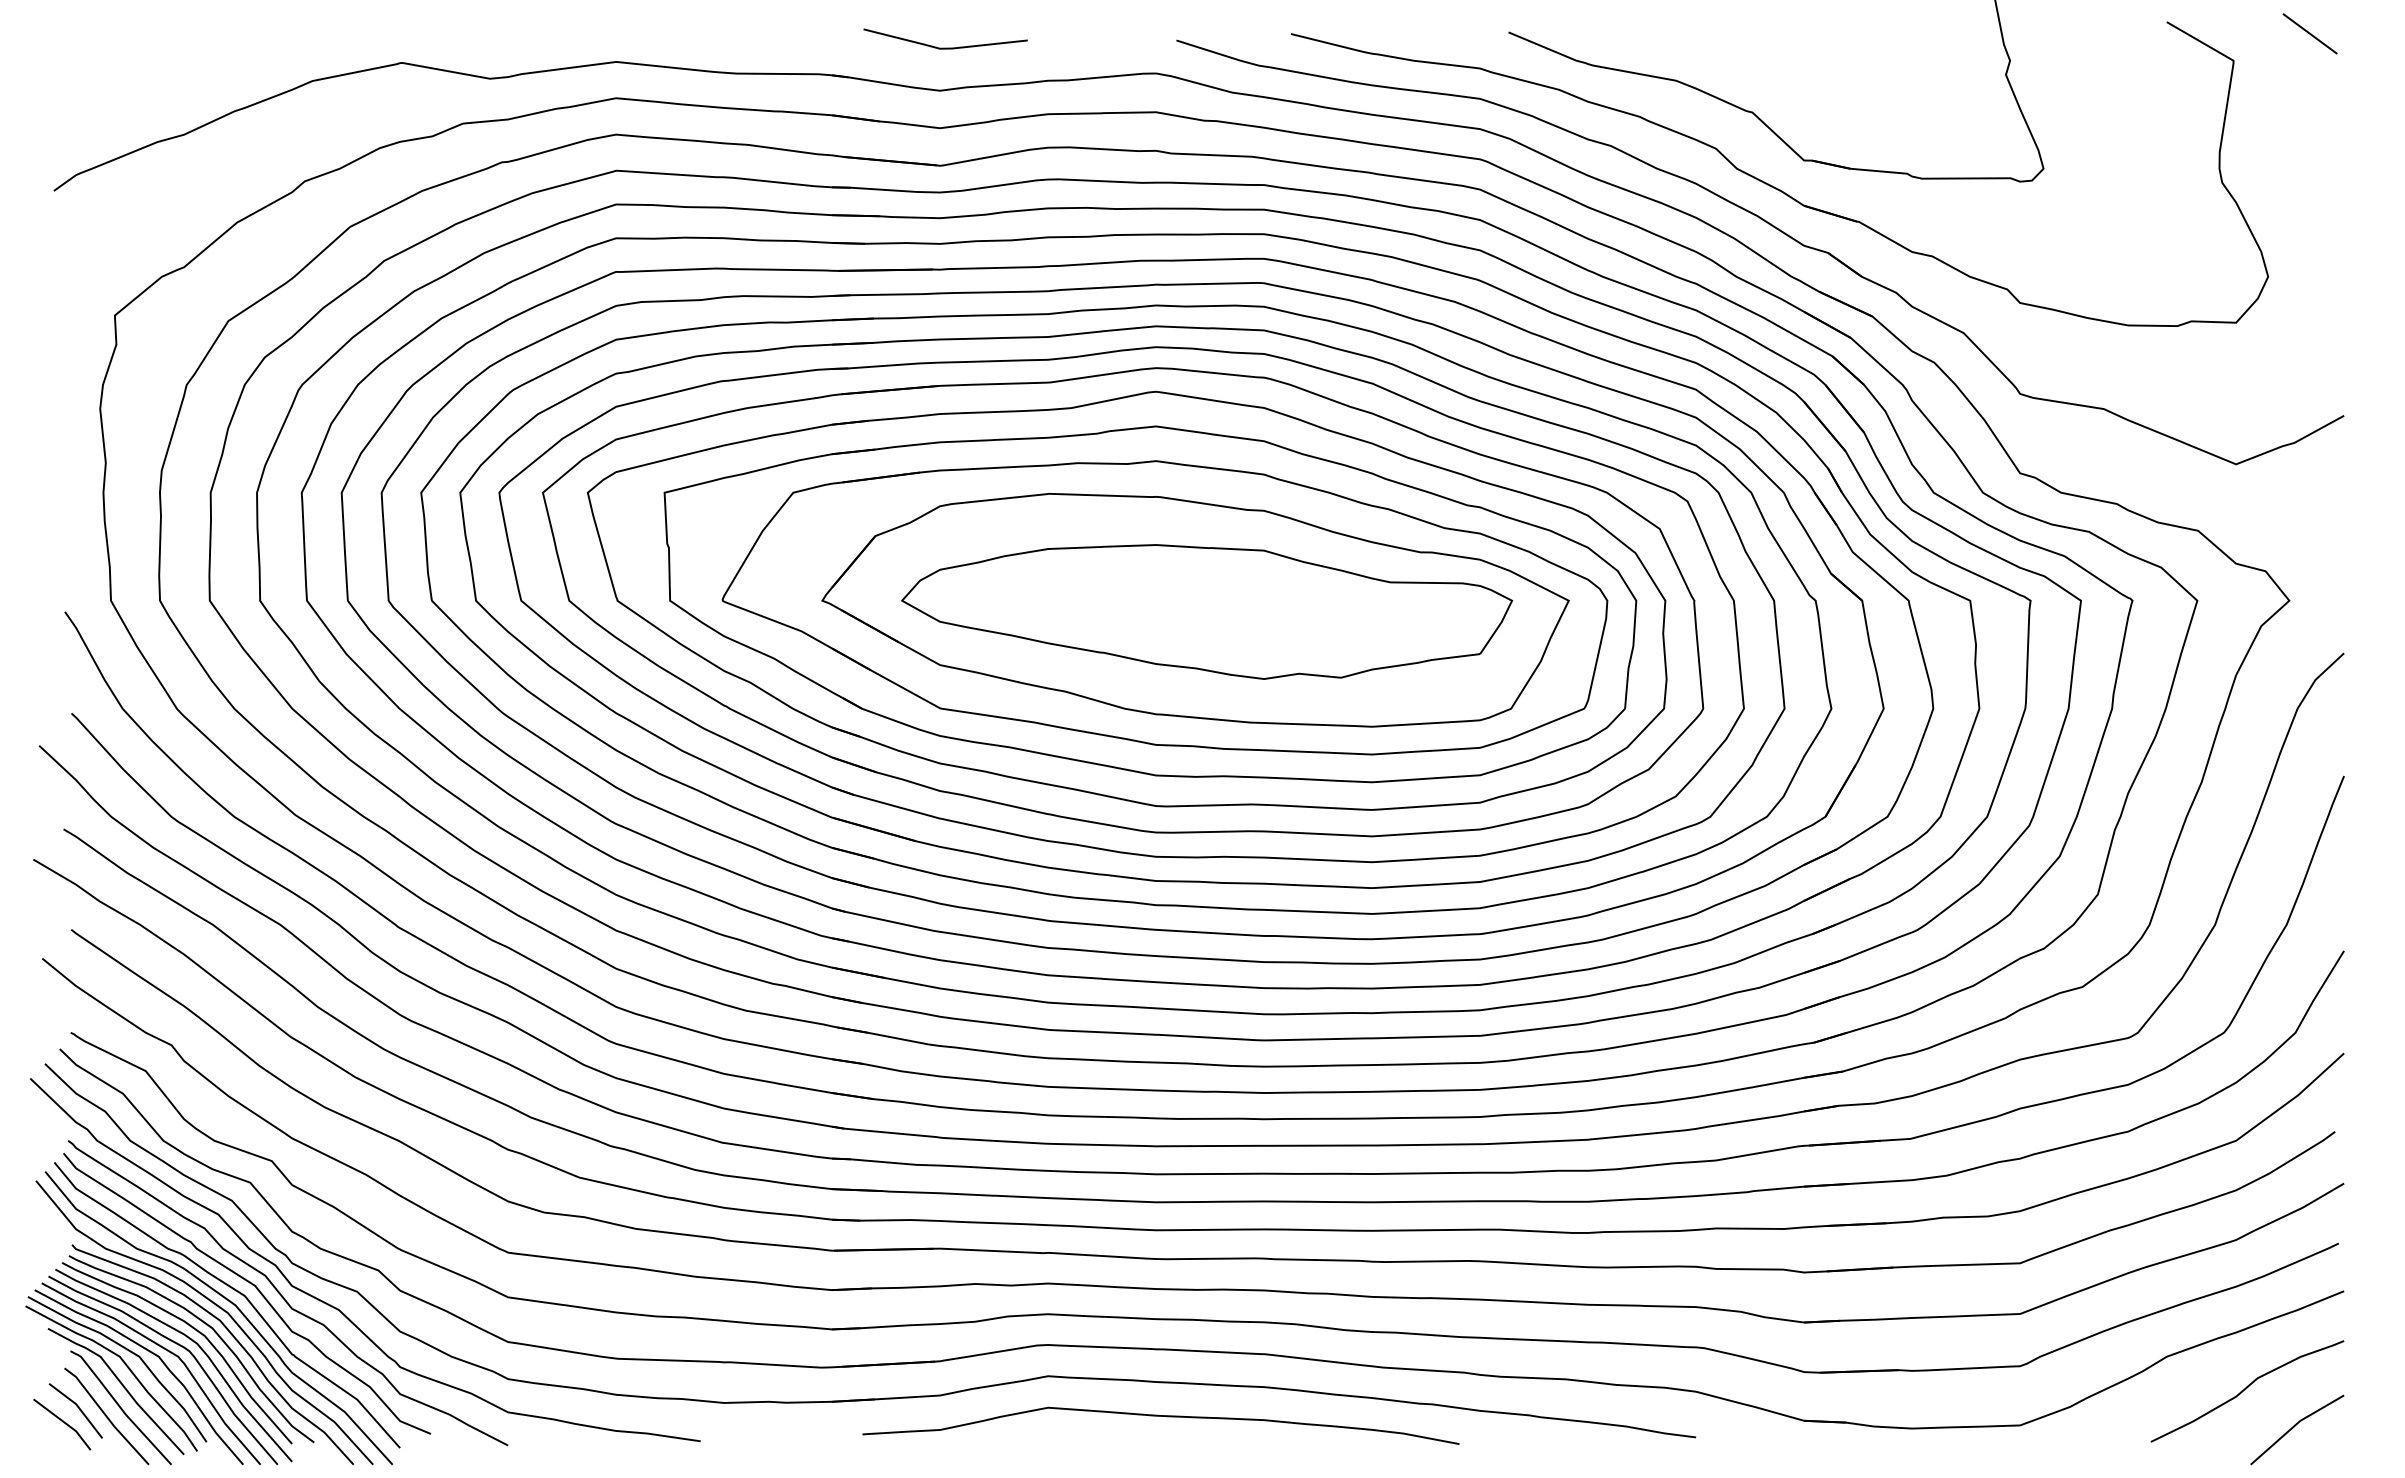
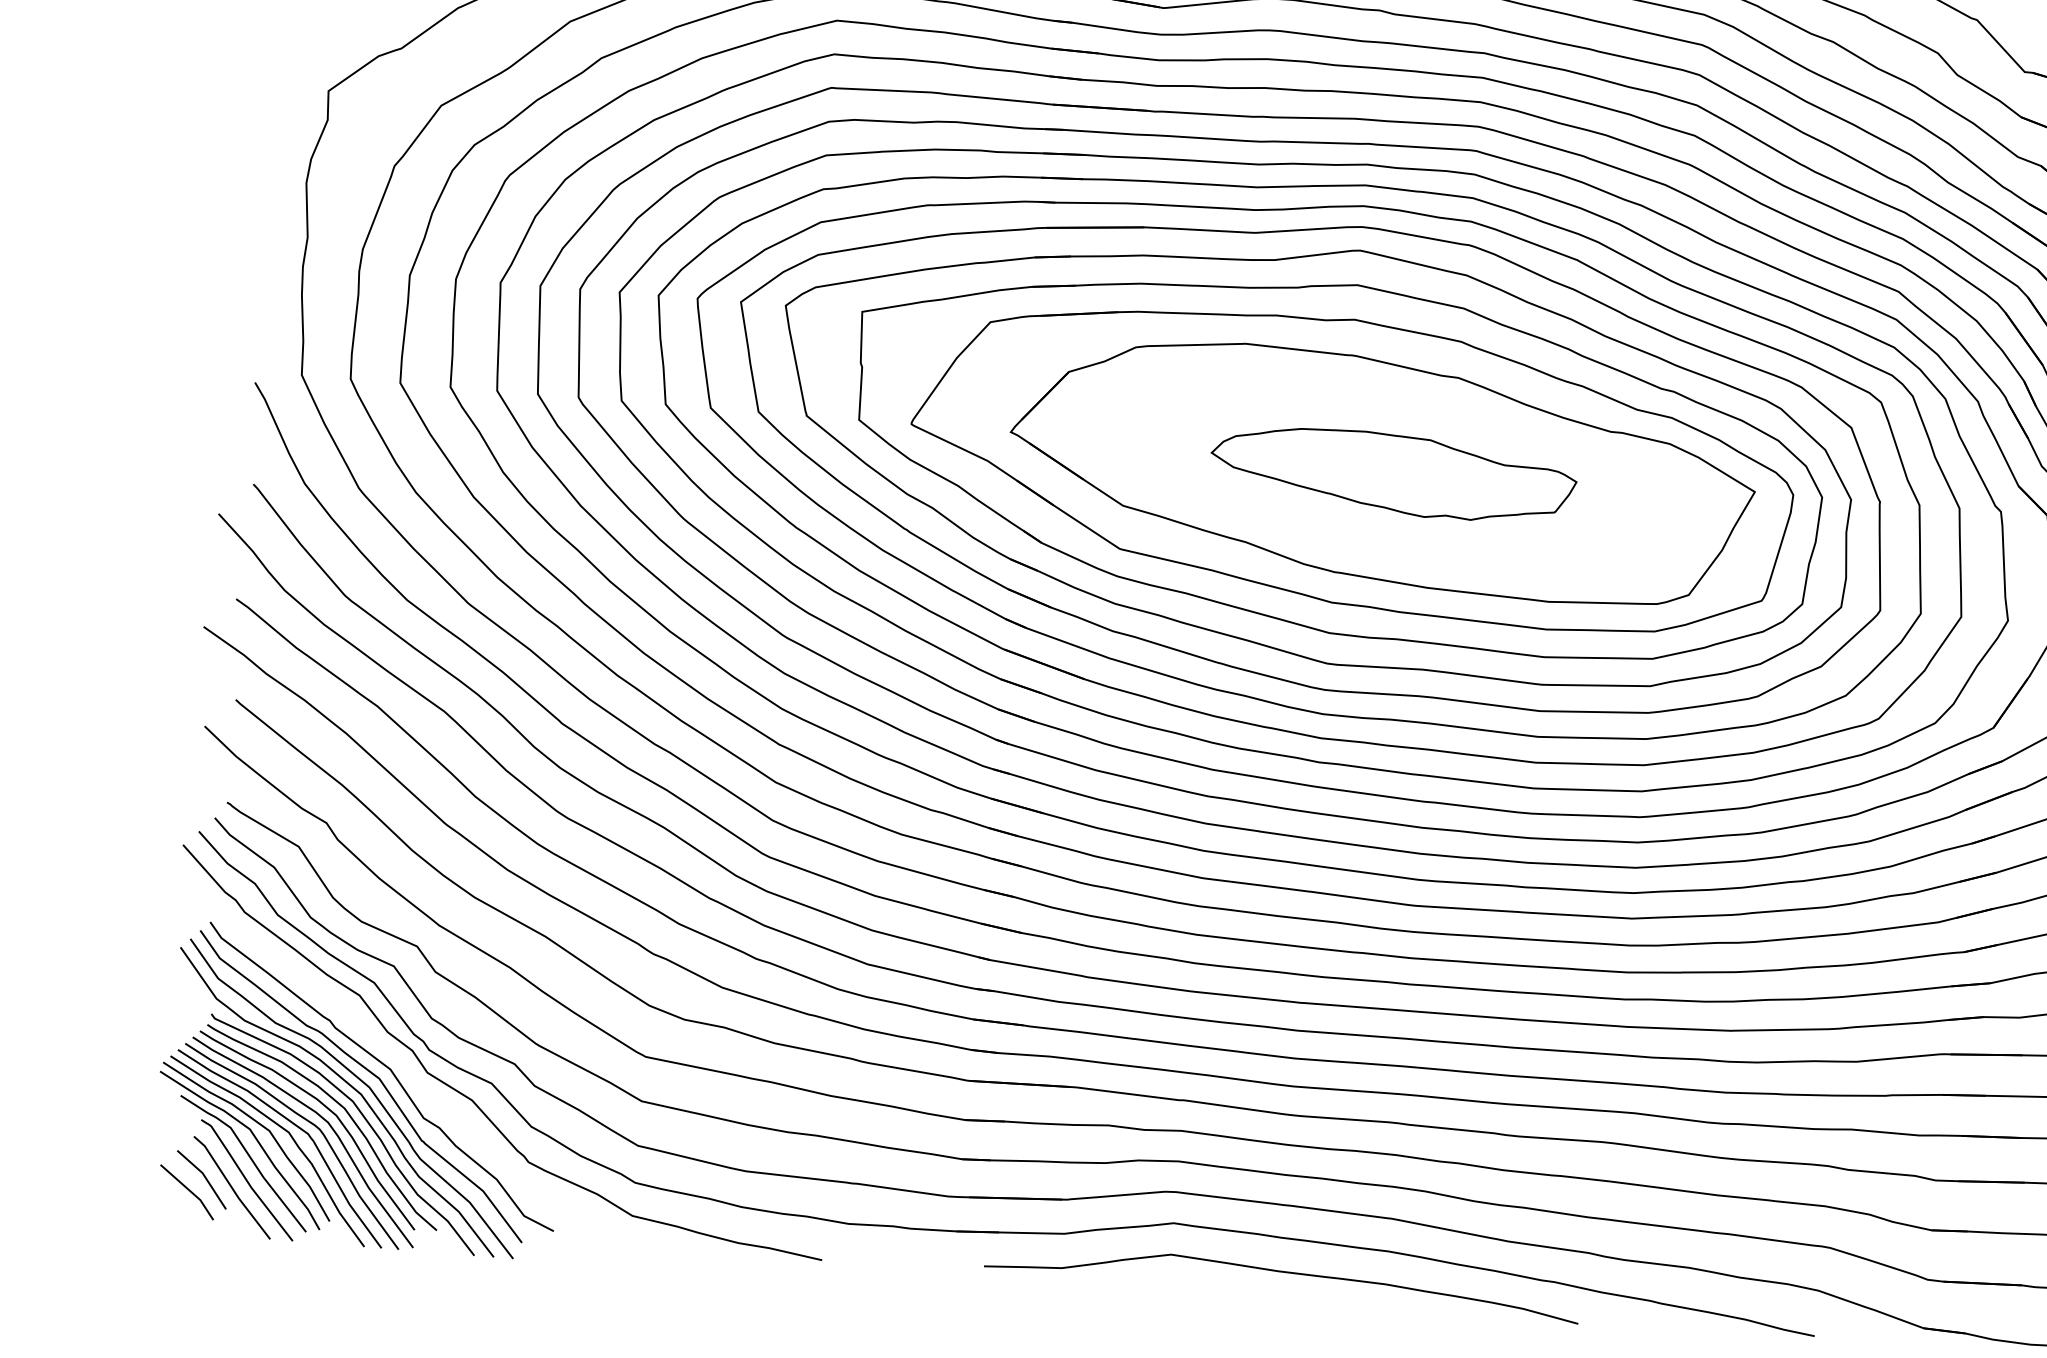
part: (1207, 611) -> (1393, 473), size x0.6
curve: (283, 1296) -> (417, 1082), removed

